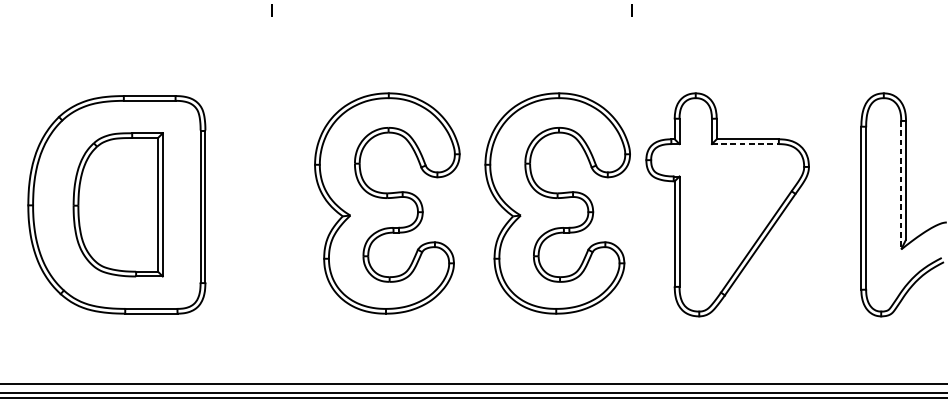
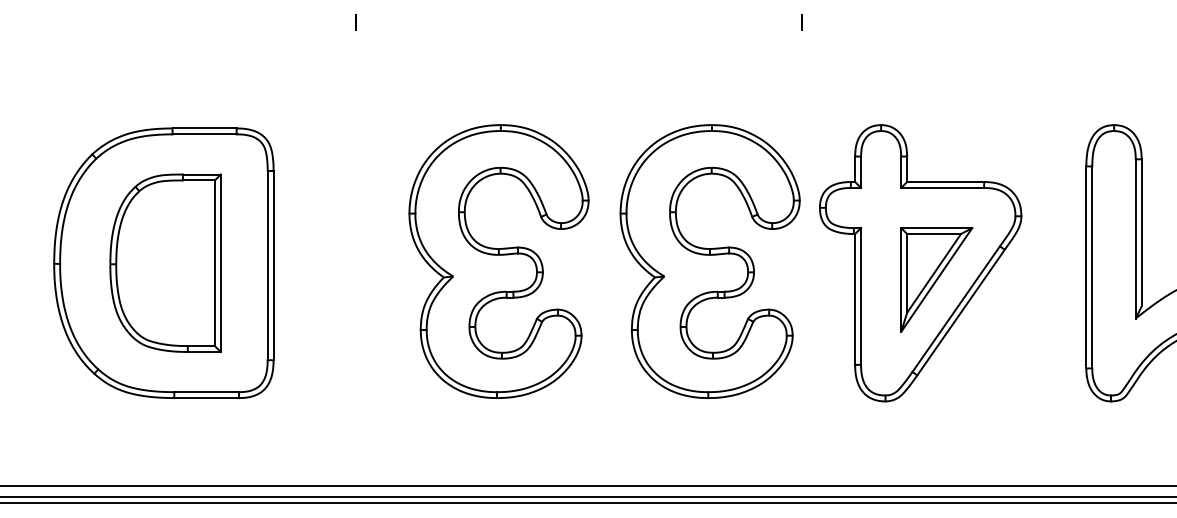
line: (746, 143) -> (943, 187), dashed -> solid
line: (901, 184) -> (1135, 238), dashed -> solid
part: (740, 217) -> (936, 279), added

